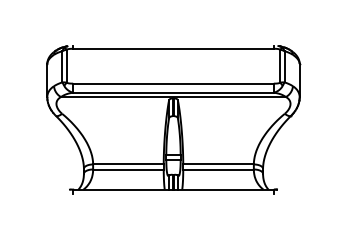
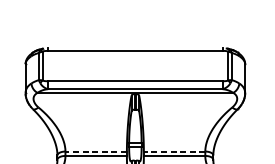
line: (127, 164) -> (95, 151), solid -> dashed
line: (218, 164) -> (174, 151), solid -> dashed

